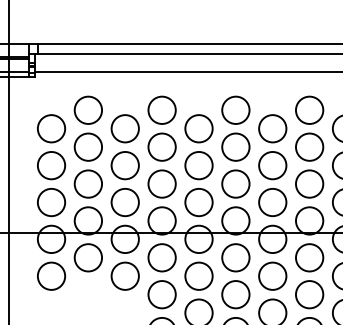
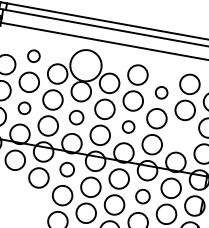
circle: (87, 109) -> (33, 55), size x0.6
circle: (161, 109) -> (85, 65), size x1.6
circle: (272, 128) -> (161, 92), size x0.6
circle: (87, 183) -> (24, 107), size x0.6
circle: (161, 183) -> (76, 117), size x0.7
circle: (235, 183) -> (128, 126), size x0.6
circle: (309, 183) -> (180, 135), removed
circle: (161, 257) -> (66, 169), size x0.7
circle: (272, 275) -> (142, 196), size x0.7

